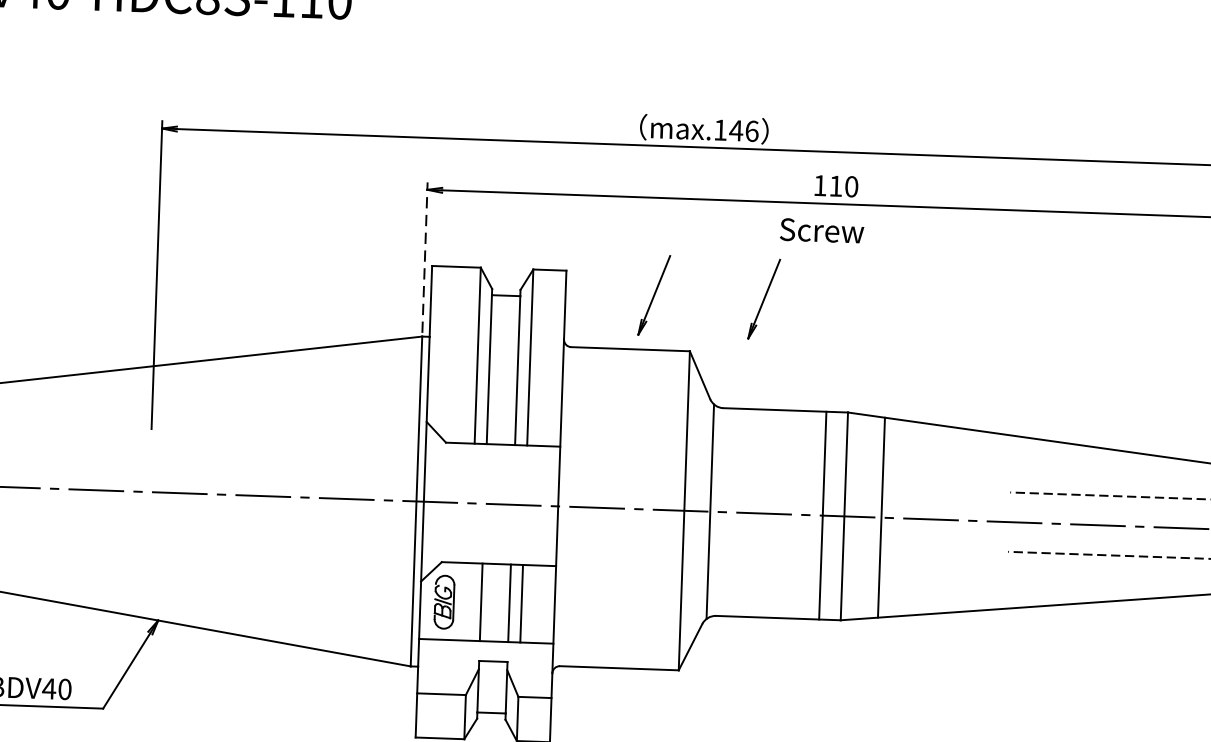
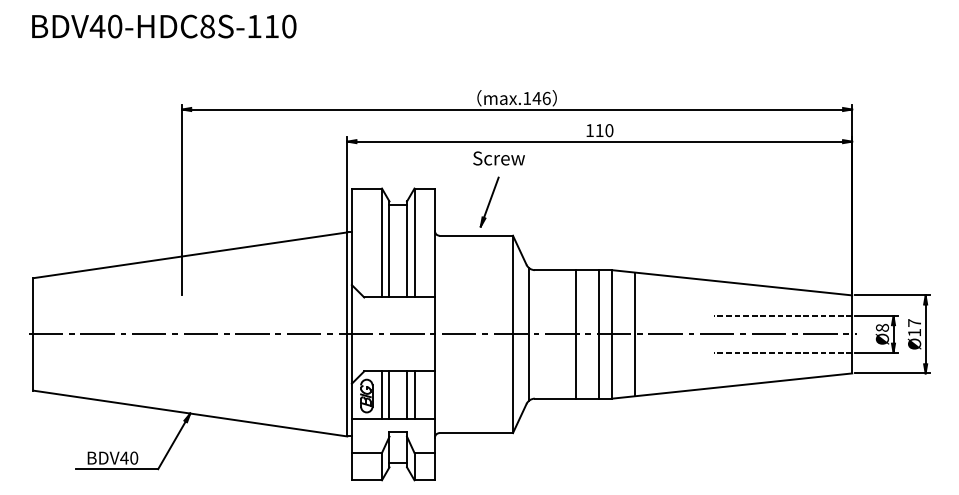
text: (821, 230) -> (498, 158), moved
line: (425, 257) -> (347, 183), dashed -> solid
part: (763, 298) -> (557, 201), removed
line: (785, 514) -> (575, 334), added
line: (469, 602) -> (382, 395), added

